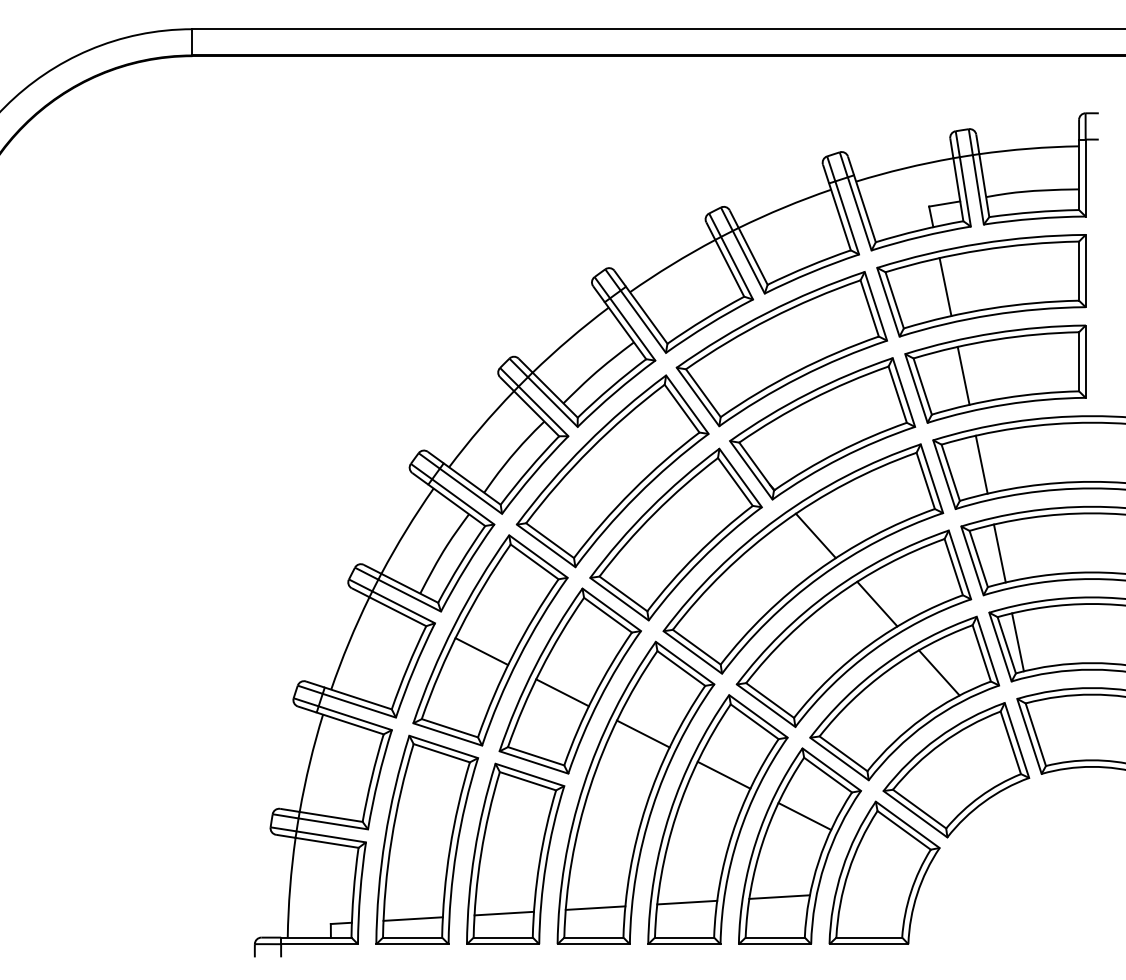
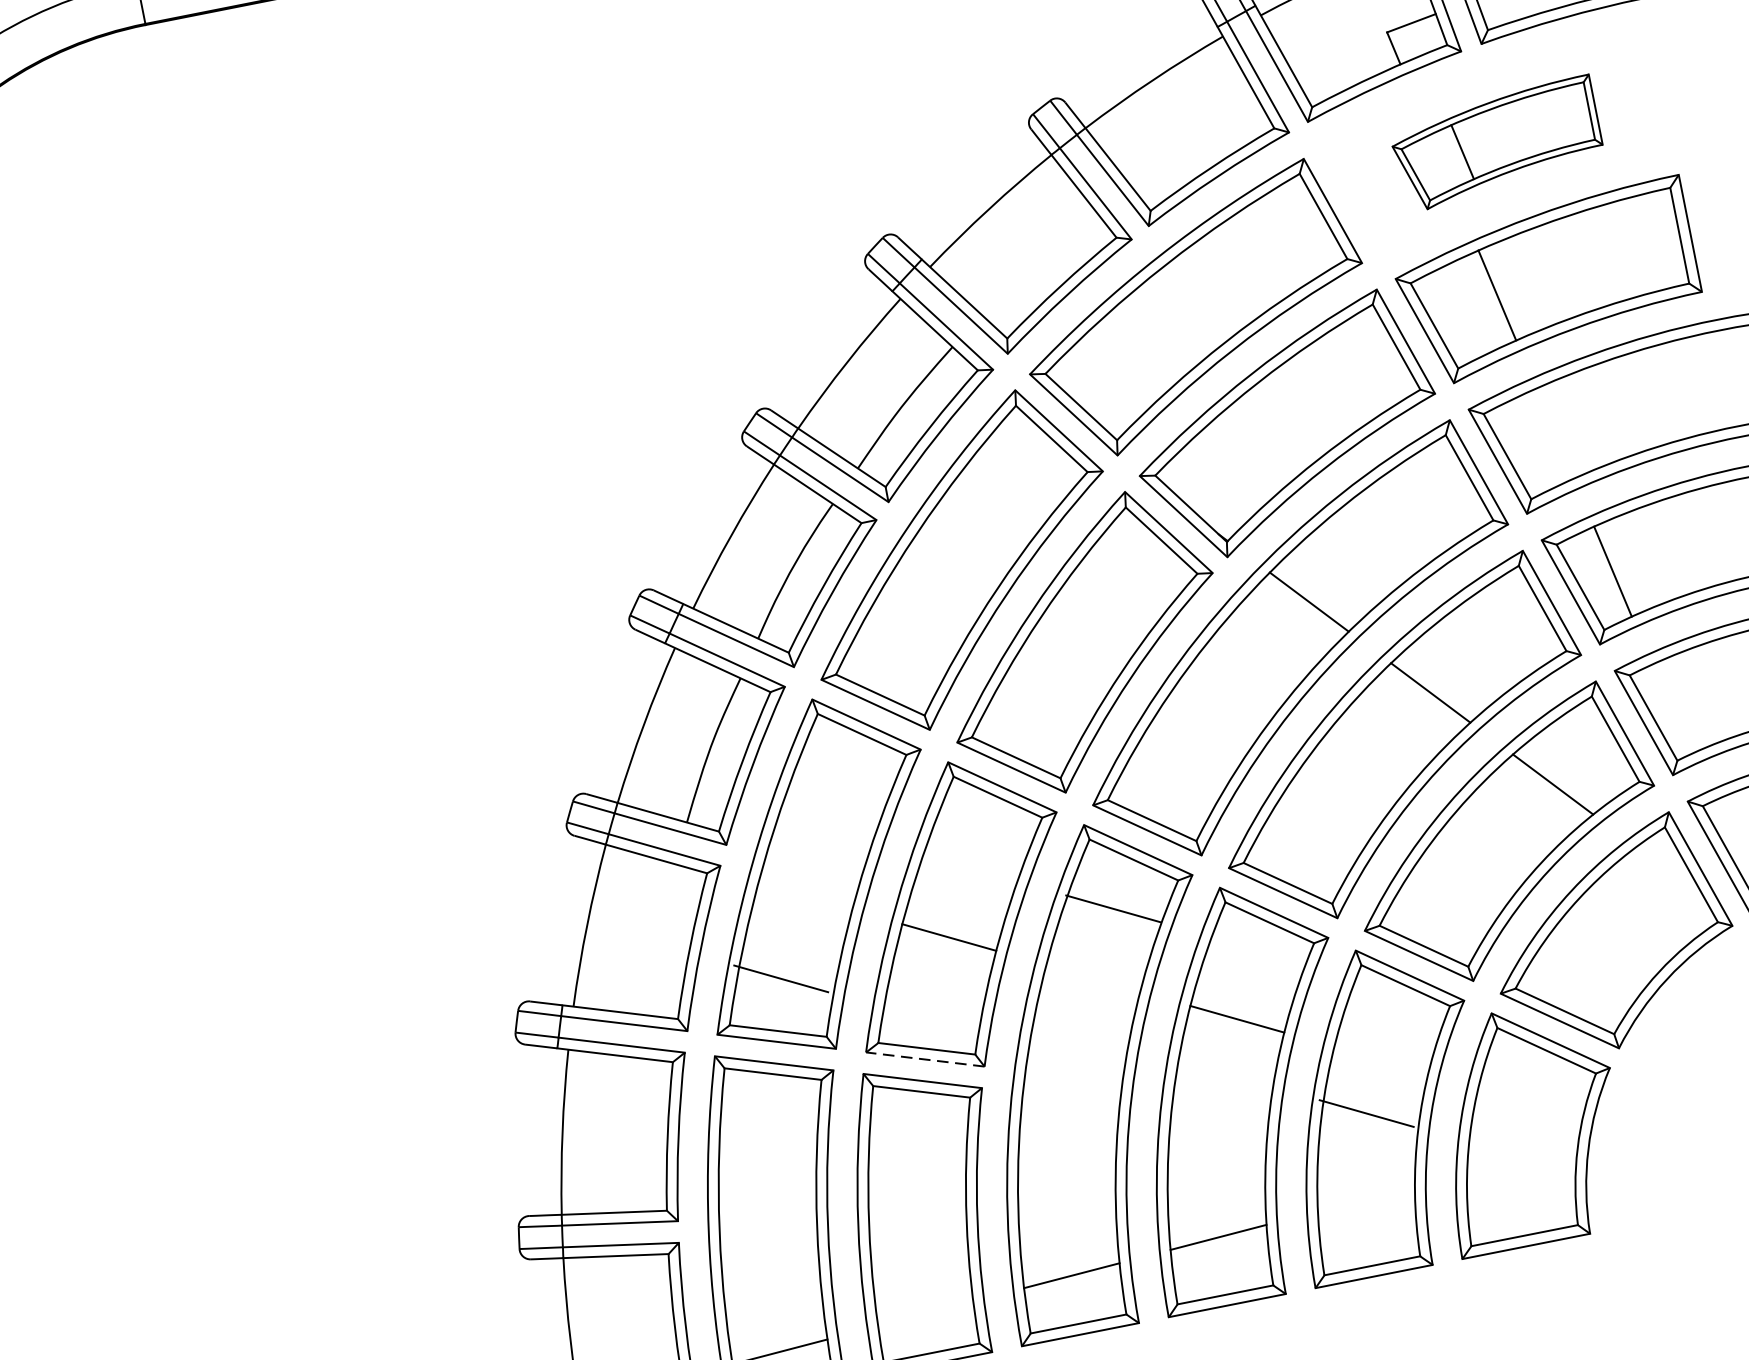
part: (981, 285) -> (1497, 143), size x0.6
line: (981, 464) -> (1554, 433), removed
line: (1017, 642) -> (1670, 710), removed
line: (481, 651) -> (780, 978), moved
line: (642, 733) -> (1111, 908), moved
line: (533, 762) -> (924, 1059), solid -> dashed
line: (804, 816) -> (1366, 1113), moved
line: (779, 896) -> (1366, 1197), removed
line: (504, 913) -> (926, 1313), removed

